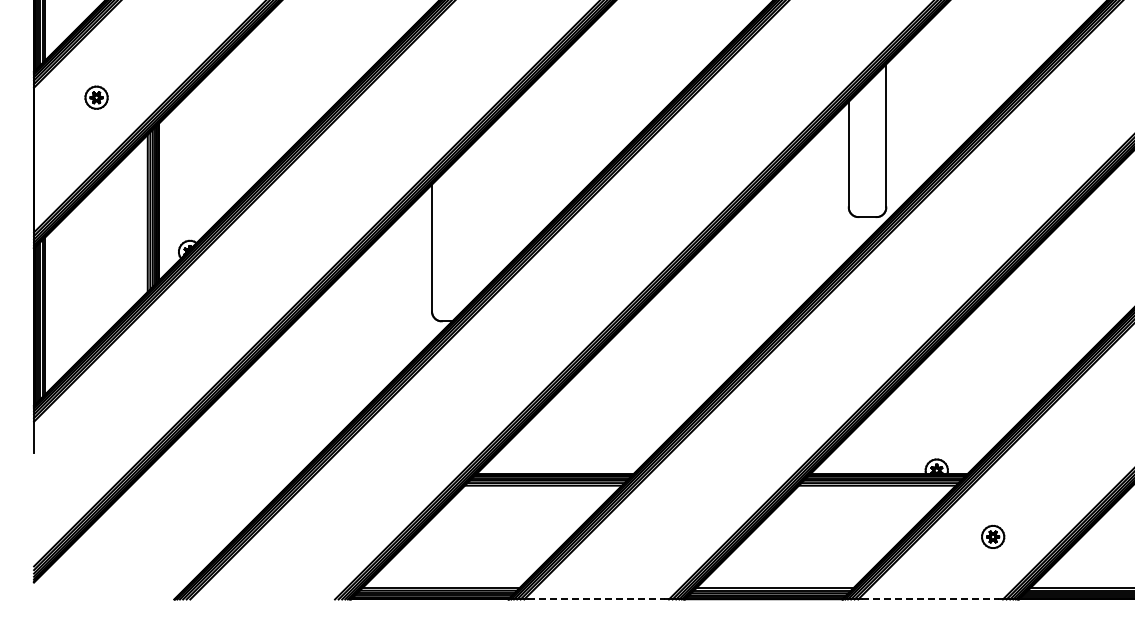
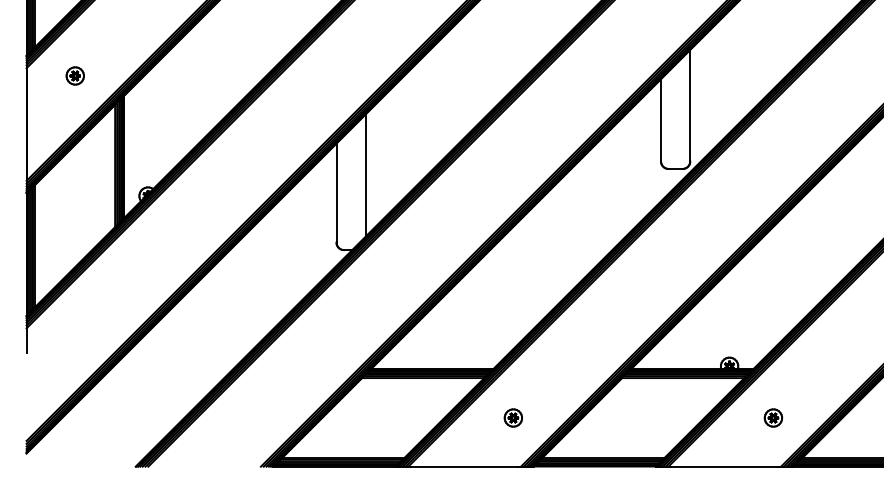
line: (469, 225) -> (365, 175), added
part: (659, 536) -> (513, 417), added
line: (596, 599) -> (464, 466), dashed -> solid
line: (930, 599) -> (724, 466), dashed -> solid

